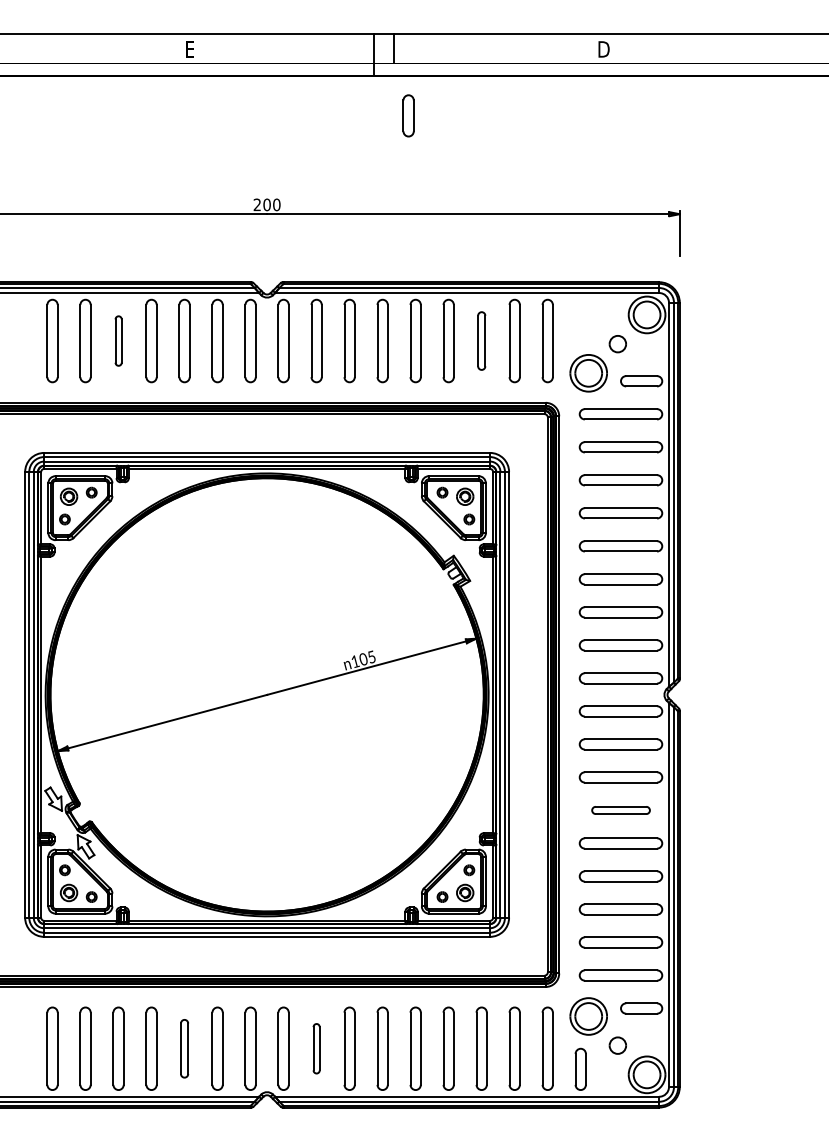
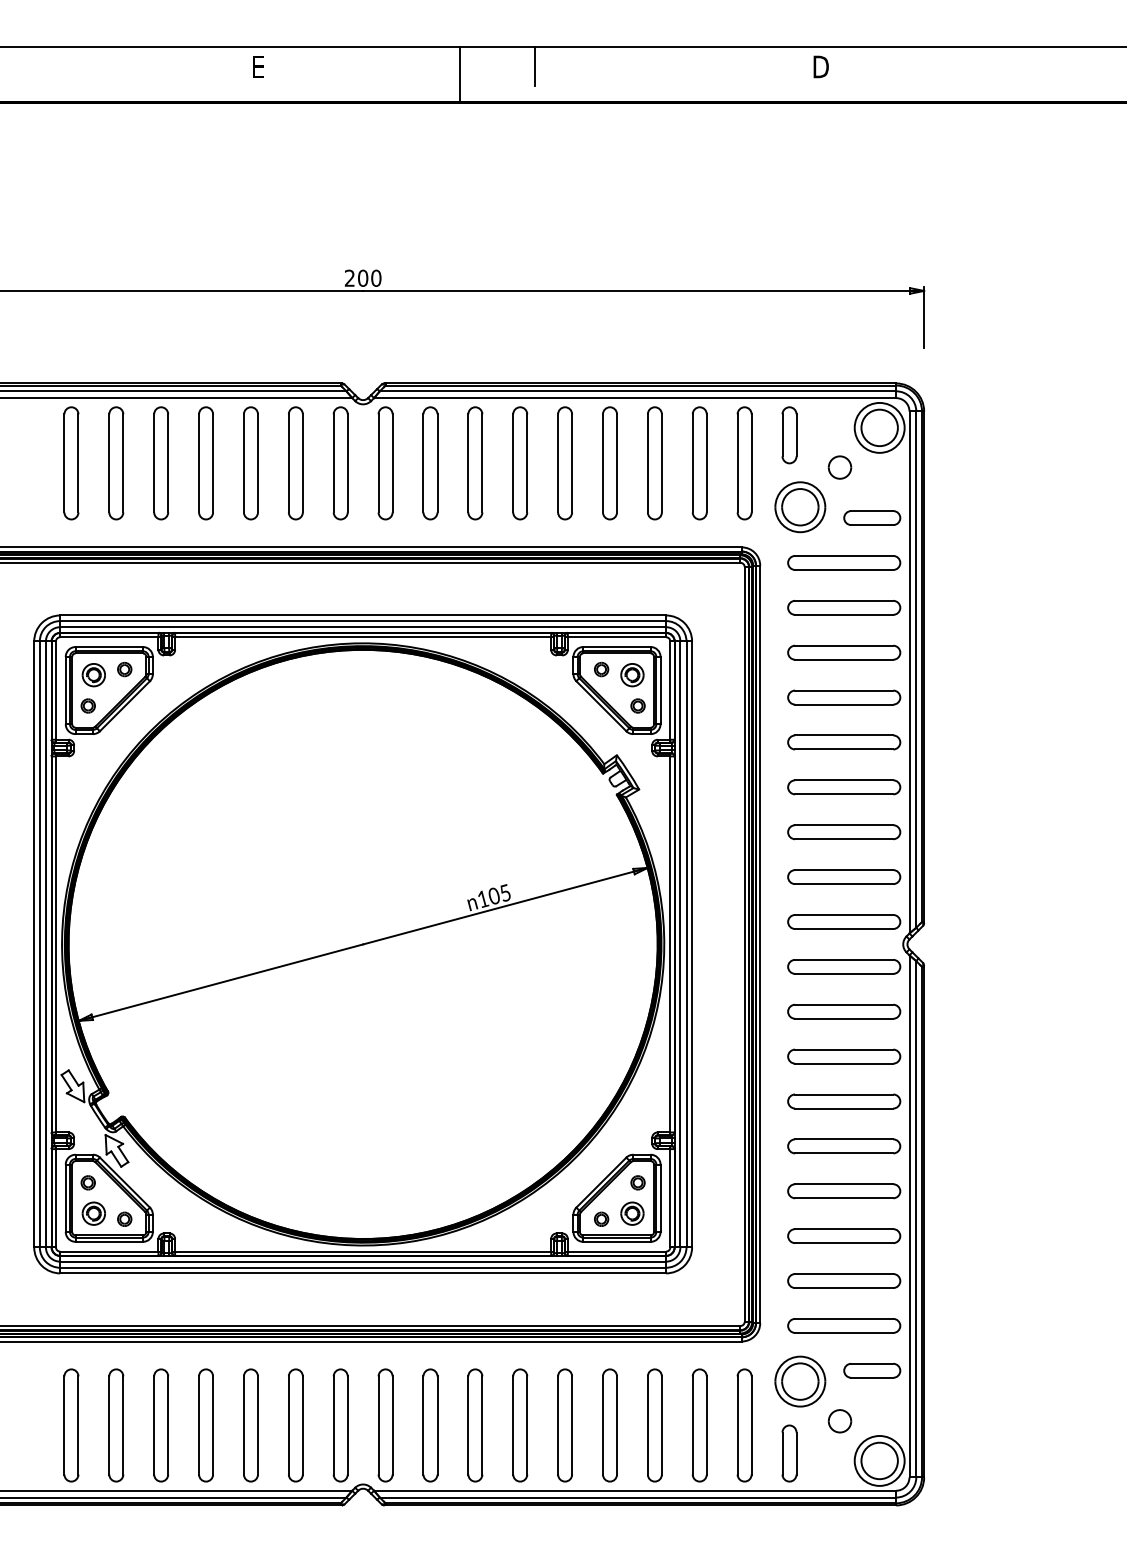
line: (374, 54) -> (459, 74), moved
part: (408, 116) -> (789, 435), moved
part: (118, 341) -> (161, 463), size x1.67
part: (481, 341) -> (654, 463), size x1.43
part: (621, 810) -> (844, 1101), size x1.43
part: (184, 1048) -> (250, 1425), size x1.43
part: (316, 1048) -> (430, 1425), size x1.67

